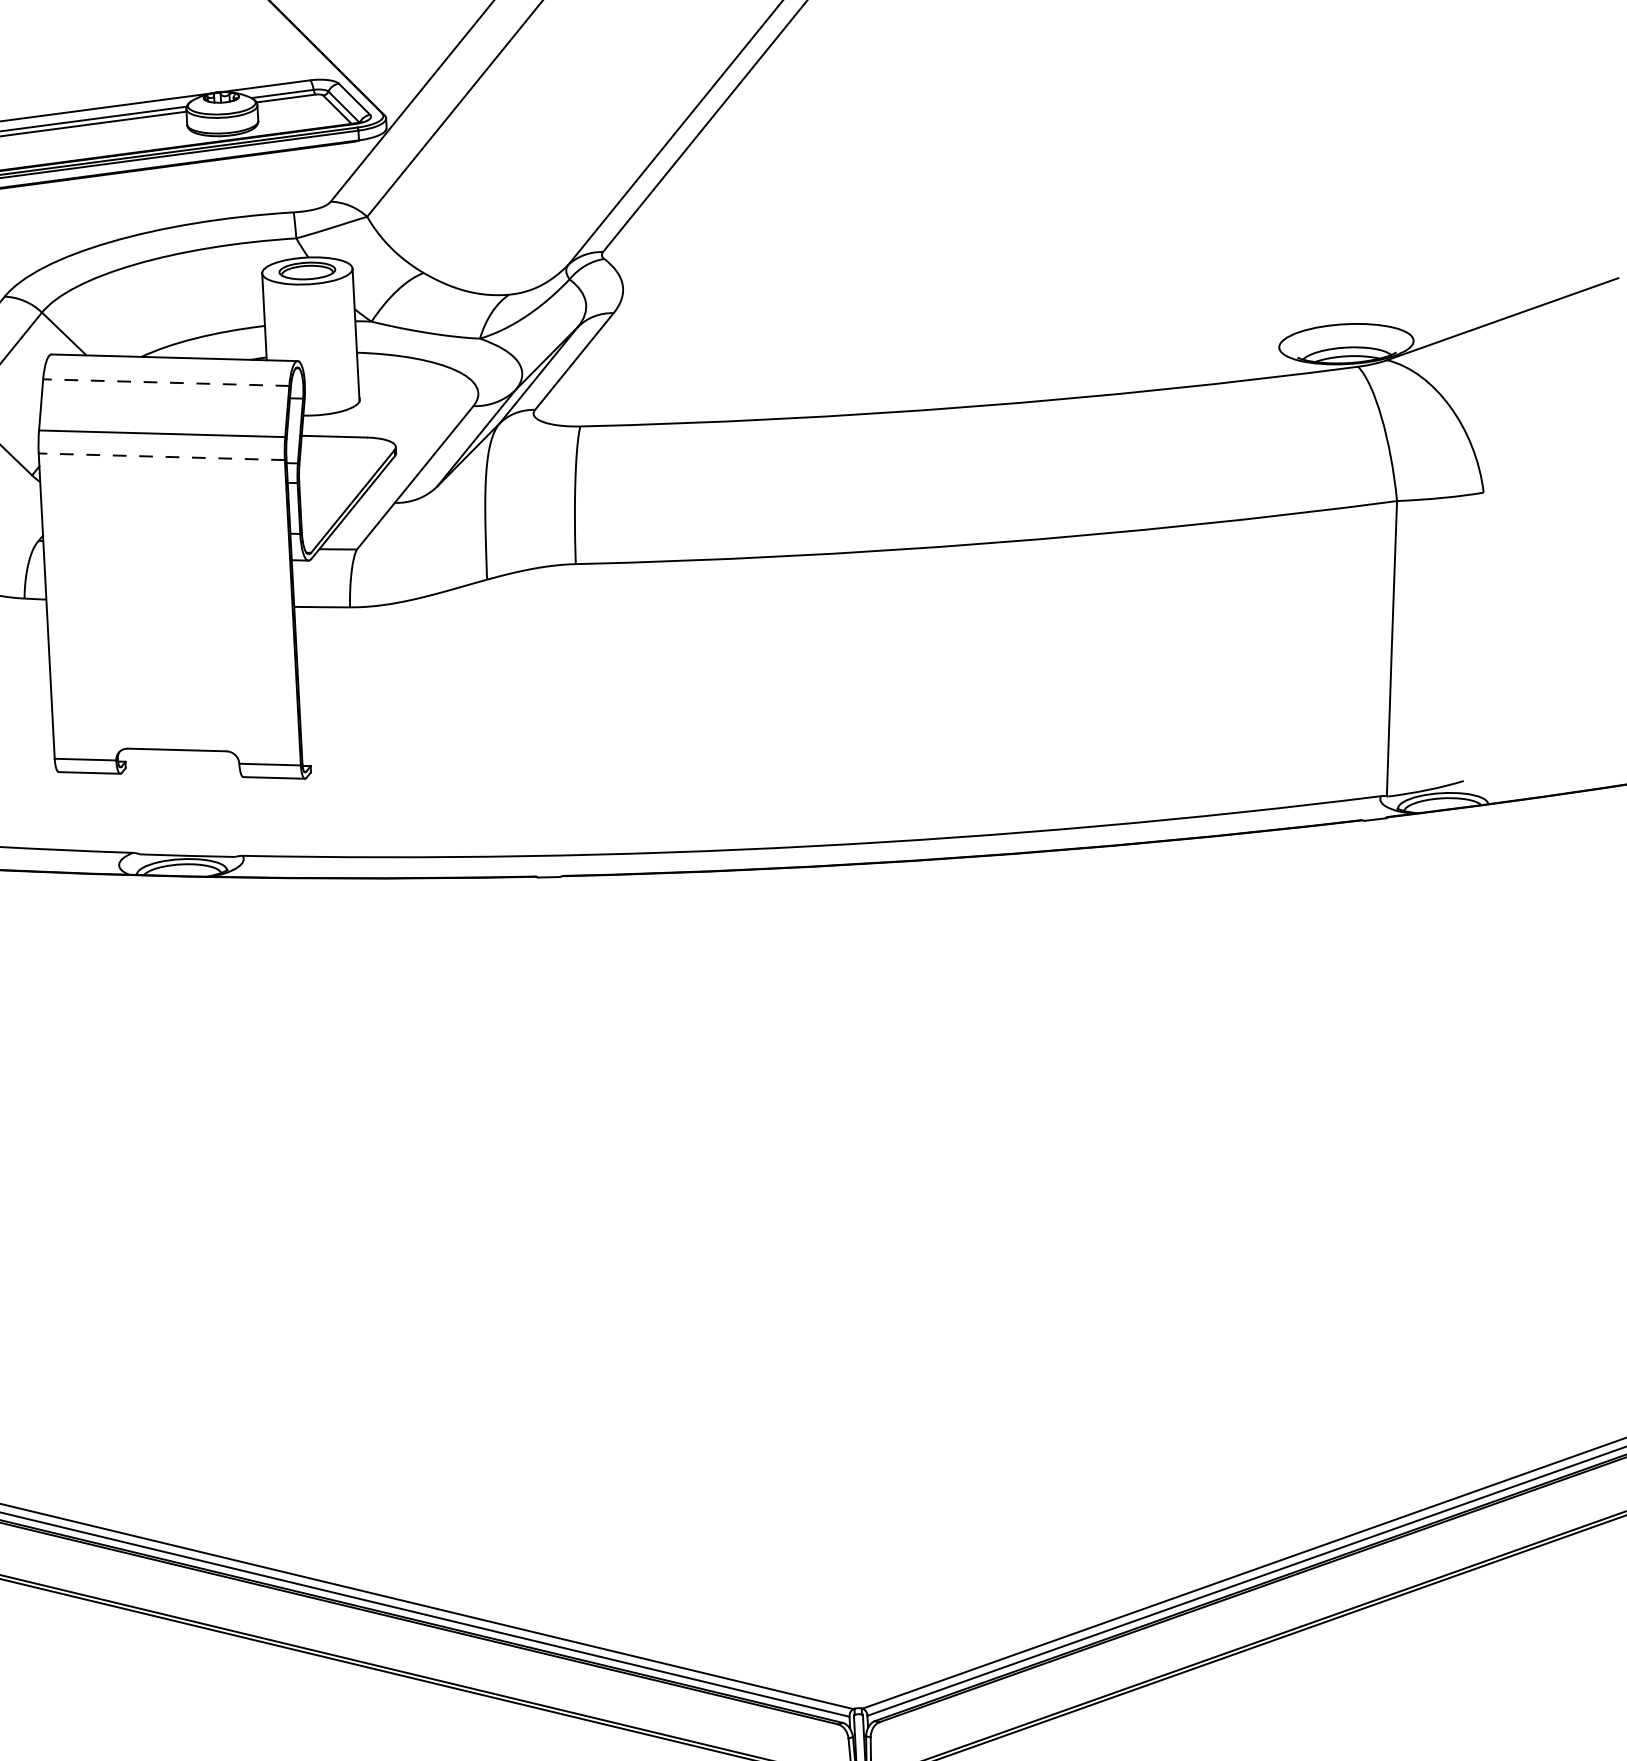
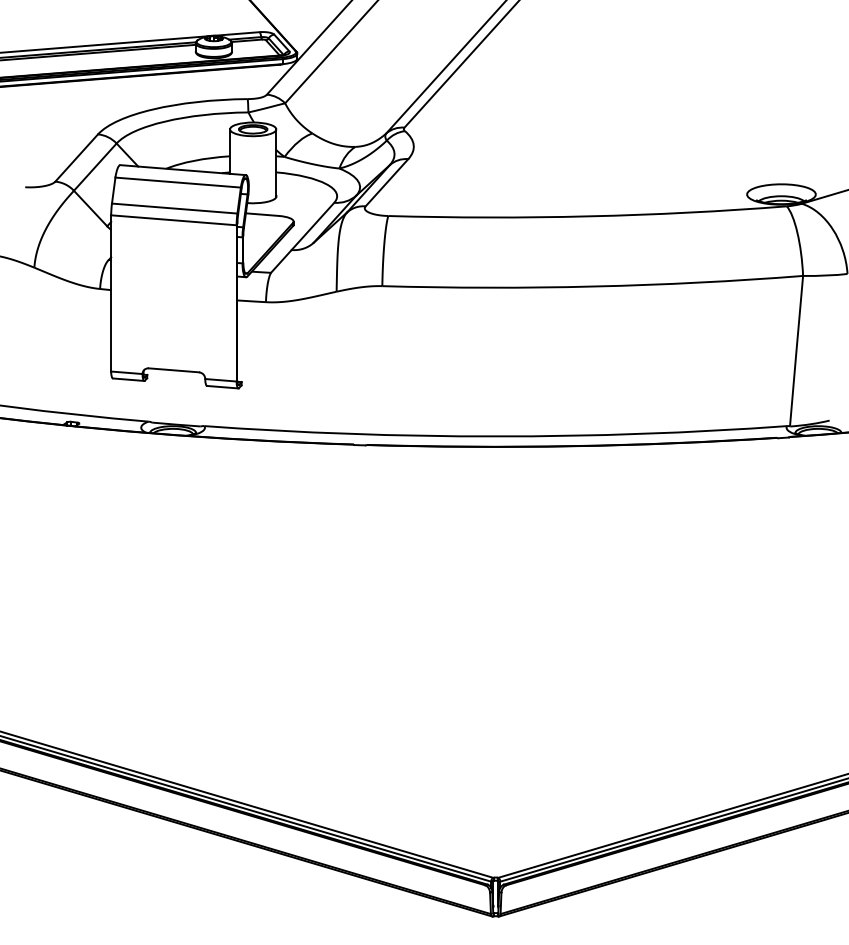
line: (166, 382) -> (178, 182), dashed -> solid
line: (160, 457) -> (173, 220), dashed -> solid

